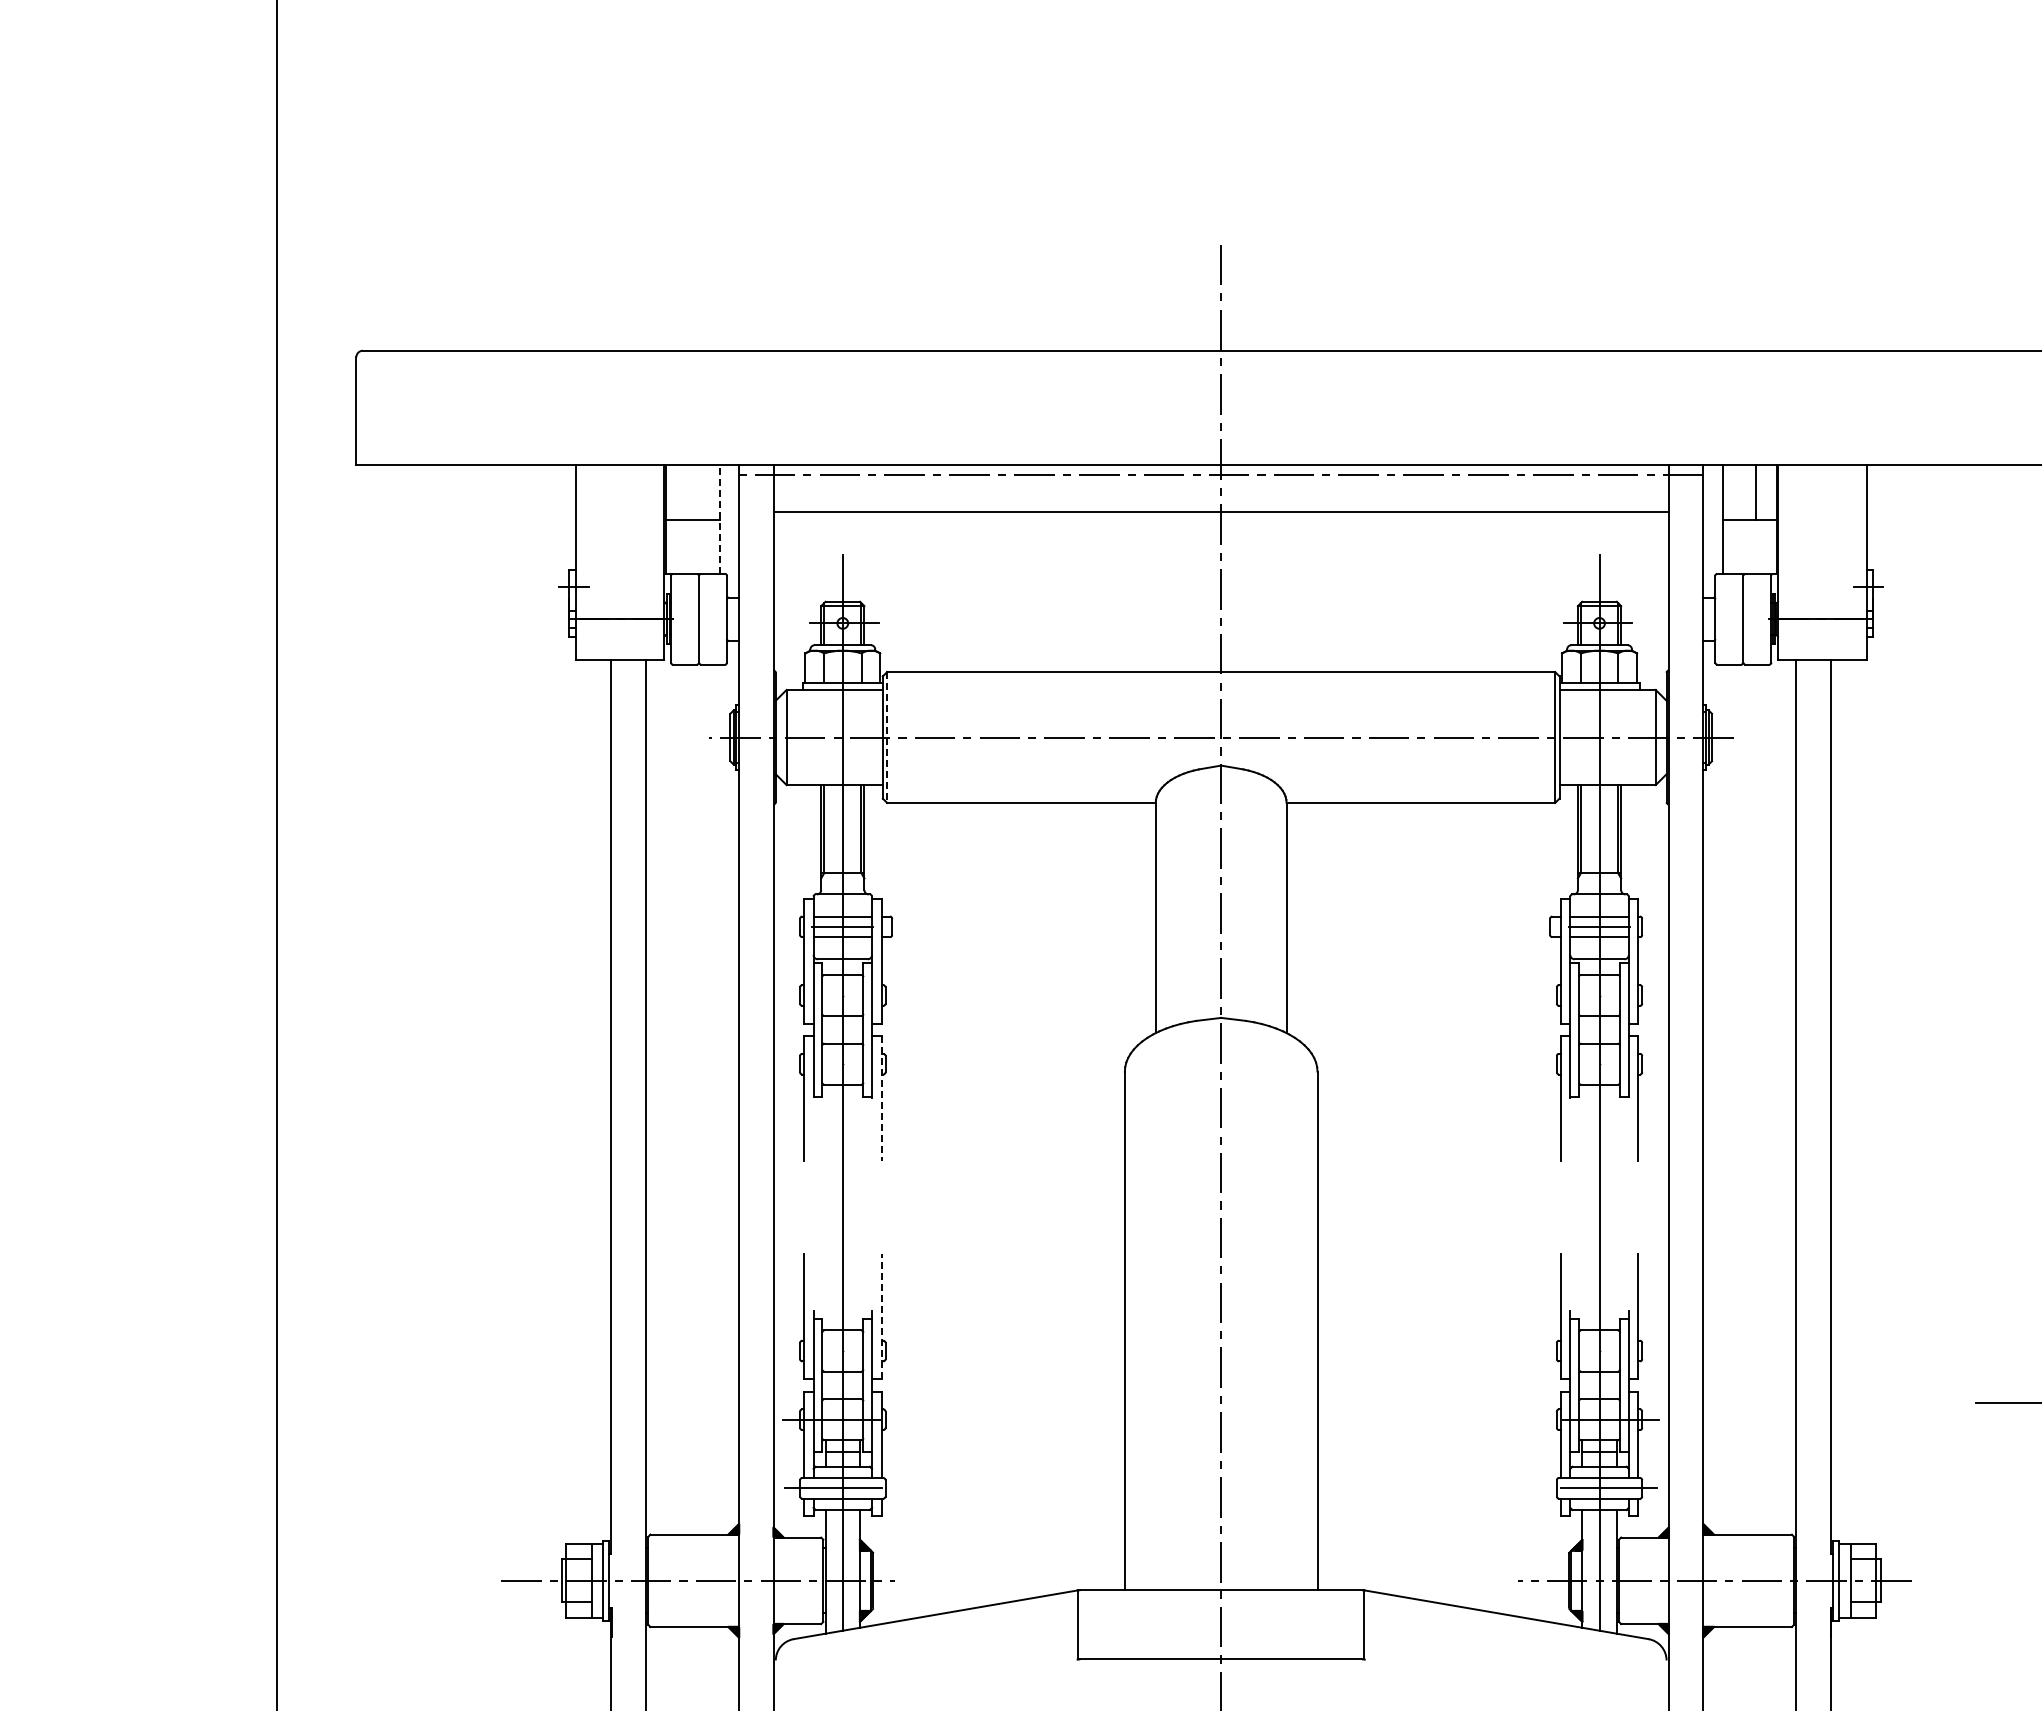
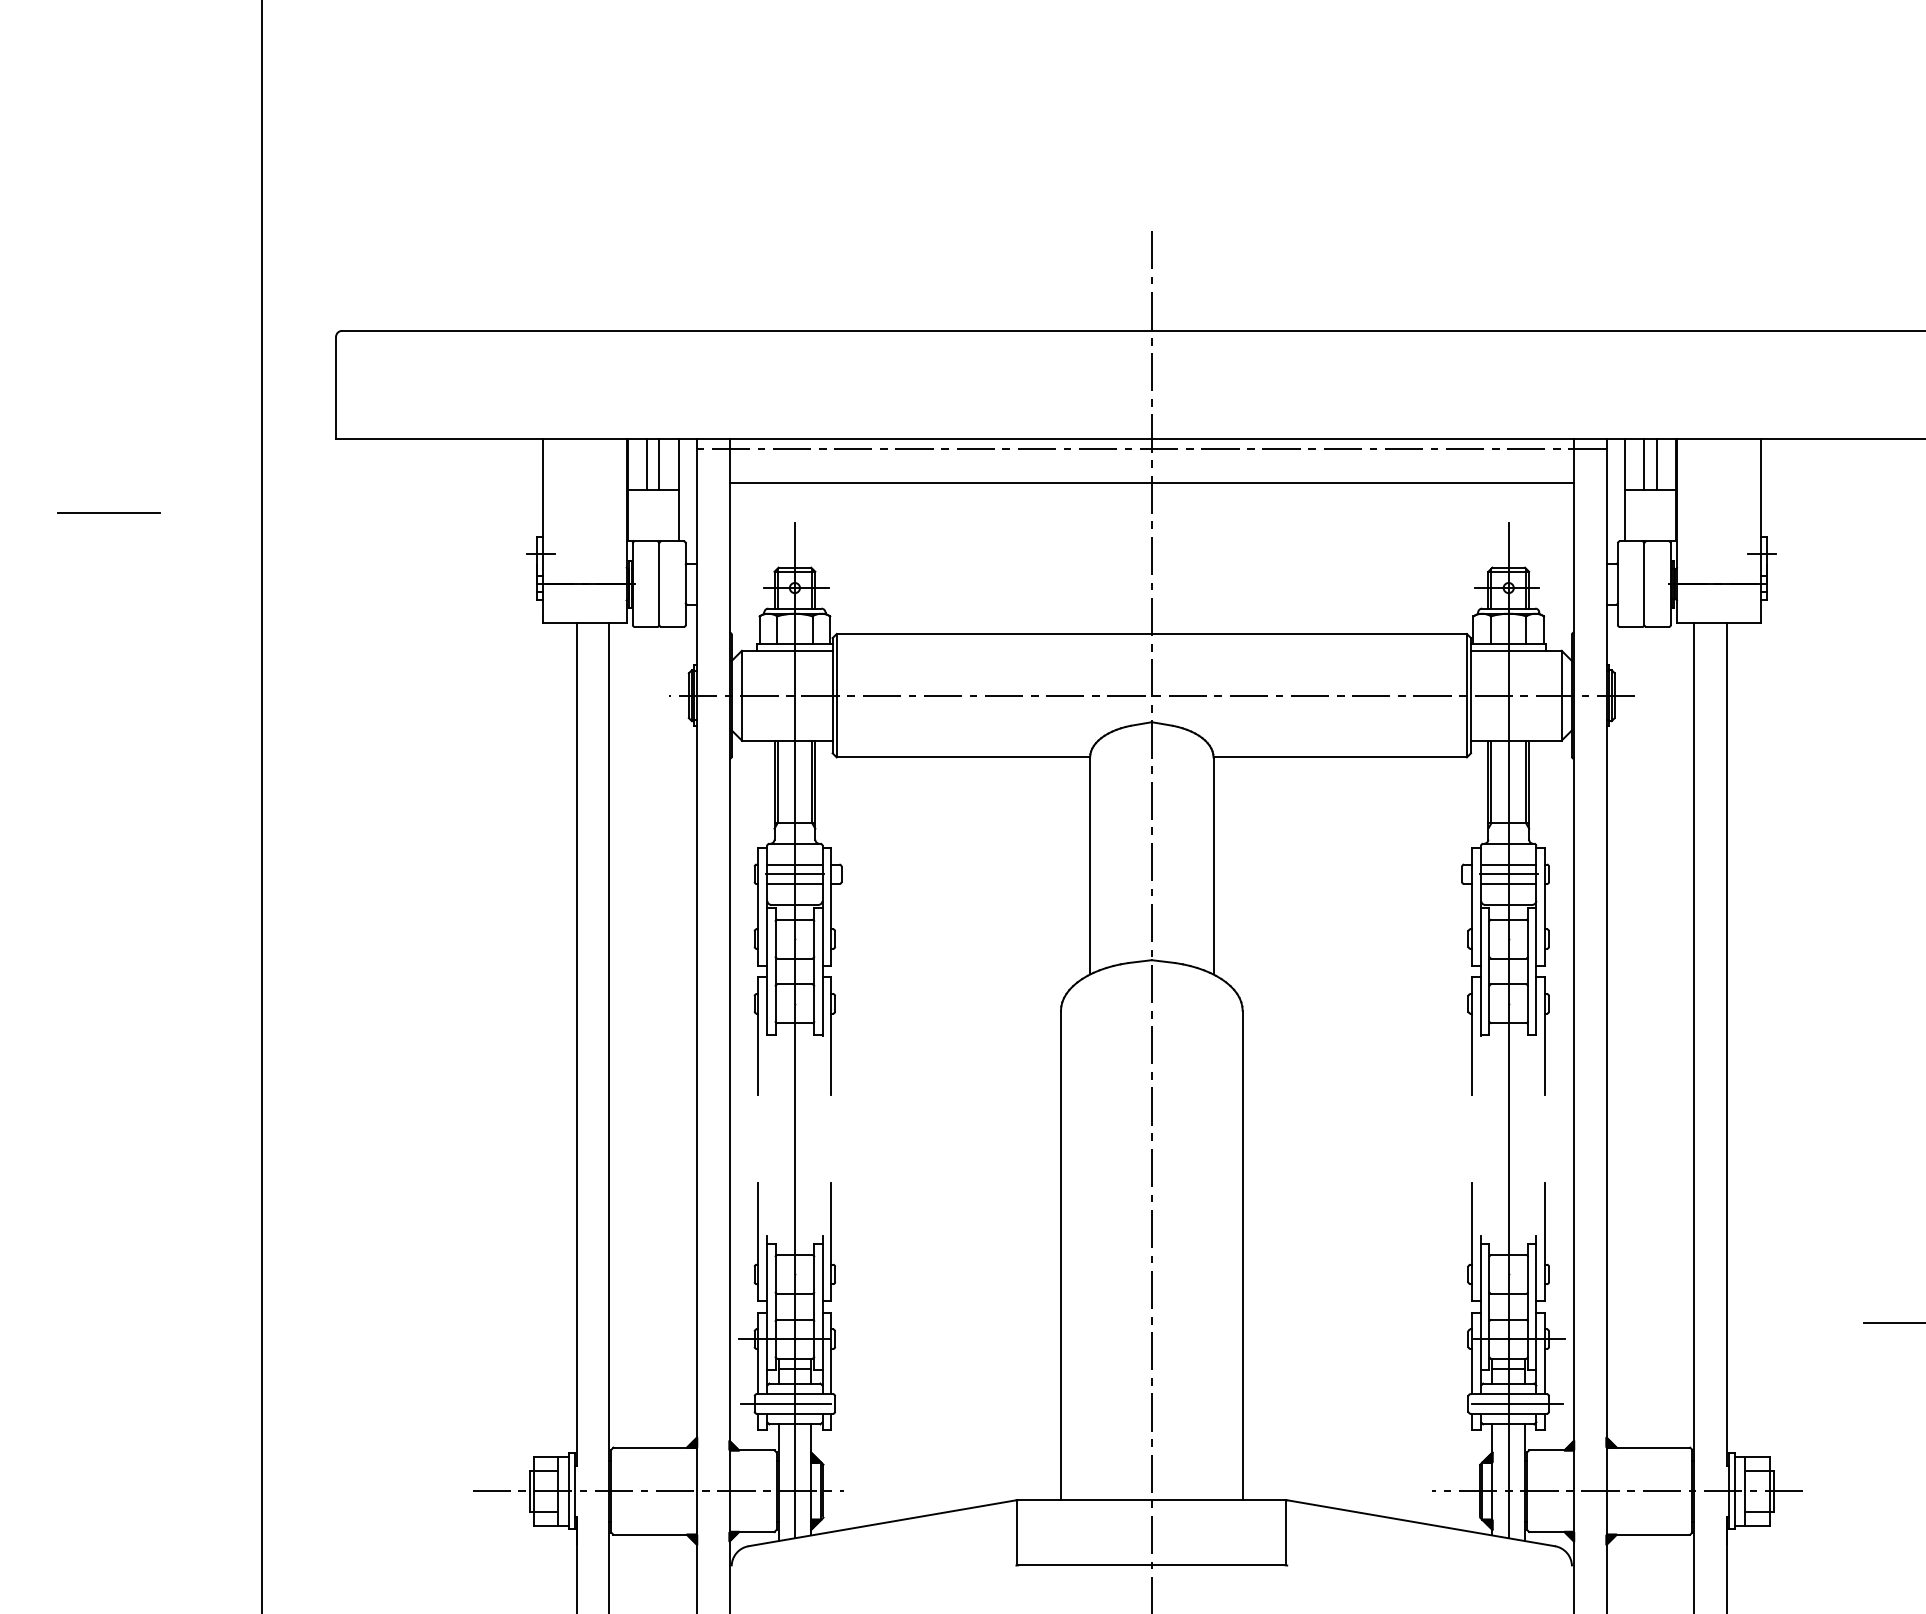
line: (686, 492) -> (647, 464), added
line: (699, 492) -> (659, 464), added
line: (1743, 492) -> (1644, 464), added
line: (719, 519) -> (678, 490), dashed -> solid
line: (114, 543) -> (107, 512), added
line: (887, 738) -> (837, 696), dashed -> solid
line: (881, 1098) -> (831, 1036), dashed -> solid
line: (881, 1316) -> (831, 1241), dashed -> solid

